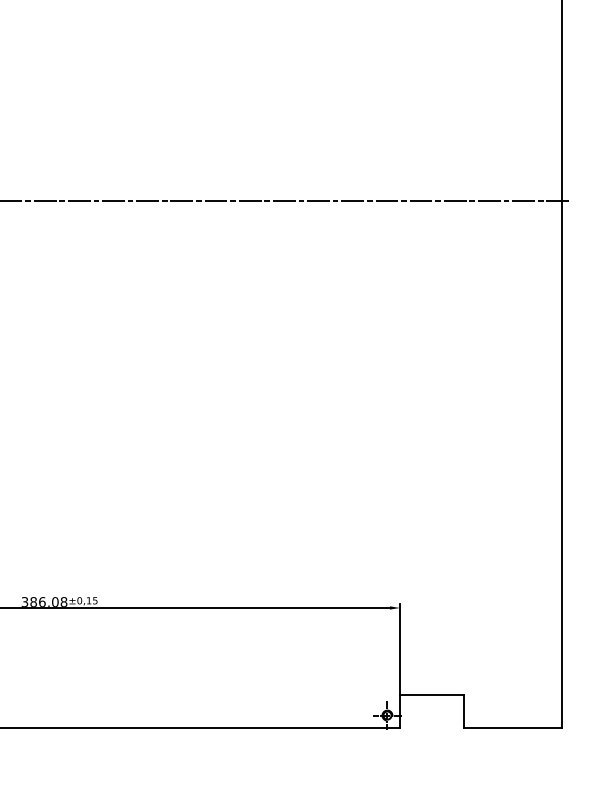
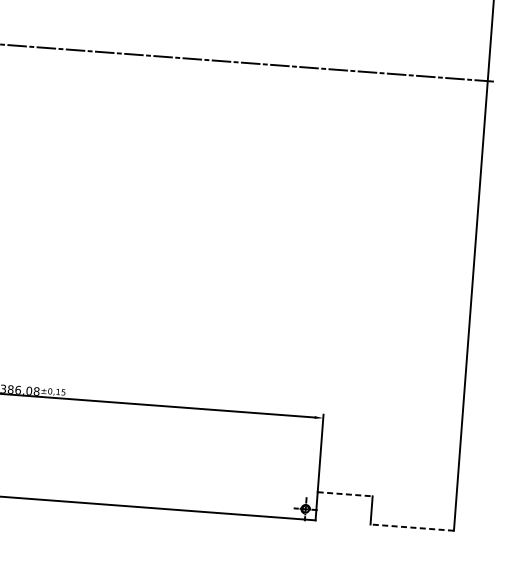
line: (432, 694) -> (345, 494), solid -> dashed
line: (513, 727) -> (412, 527), solid -> dashed

